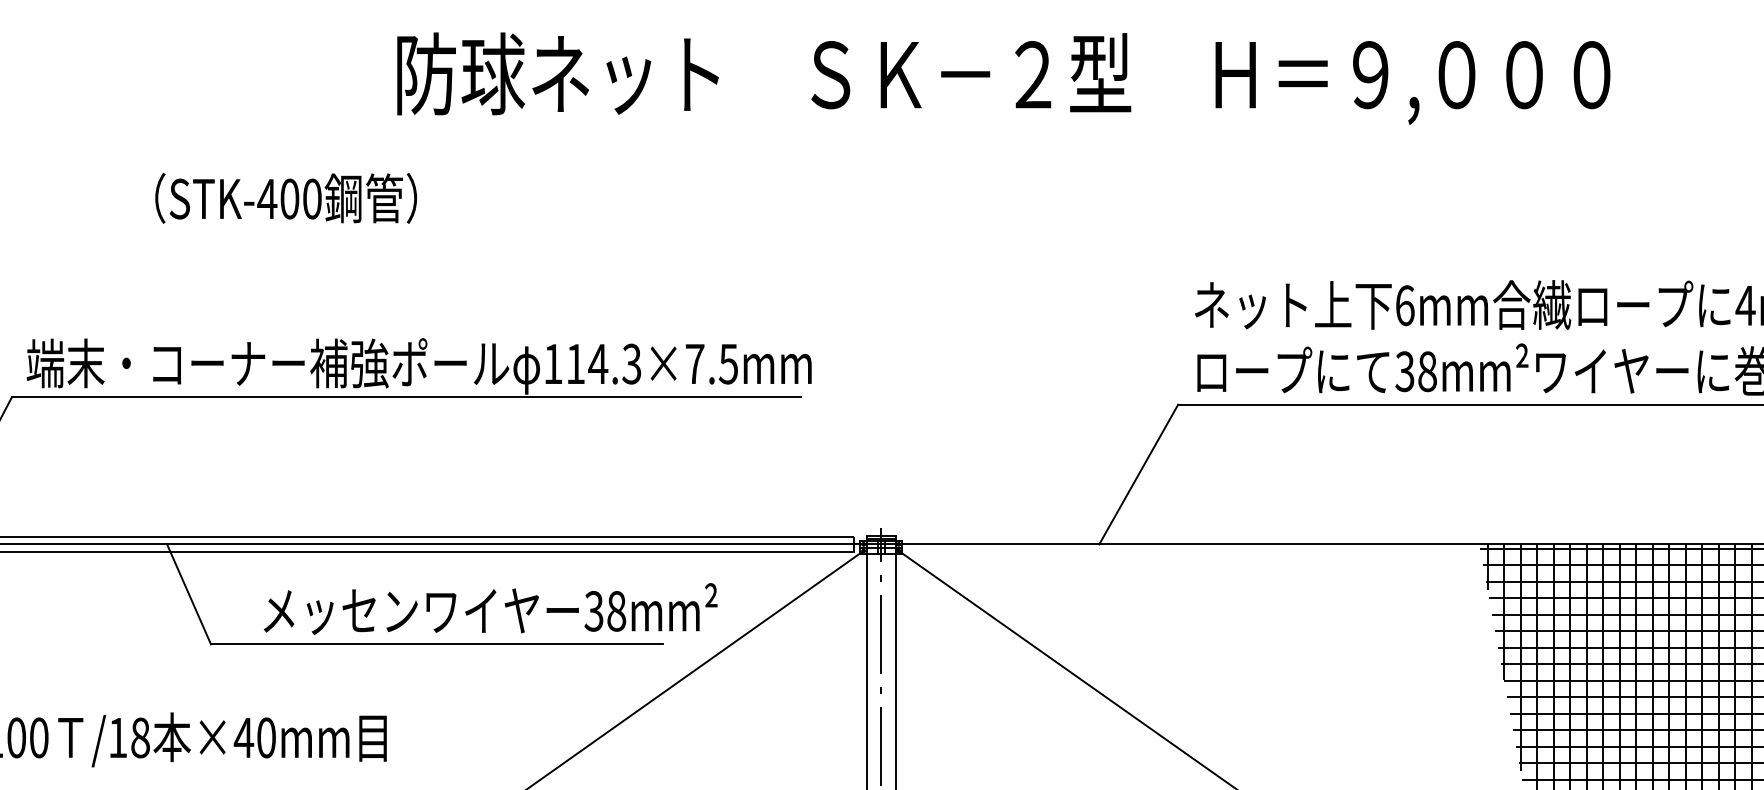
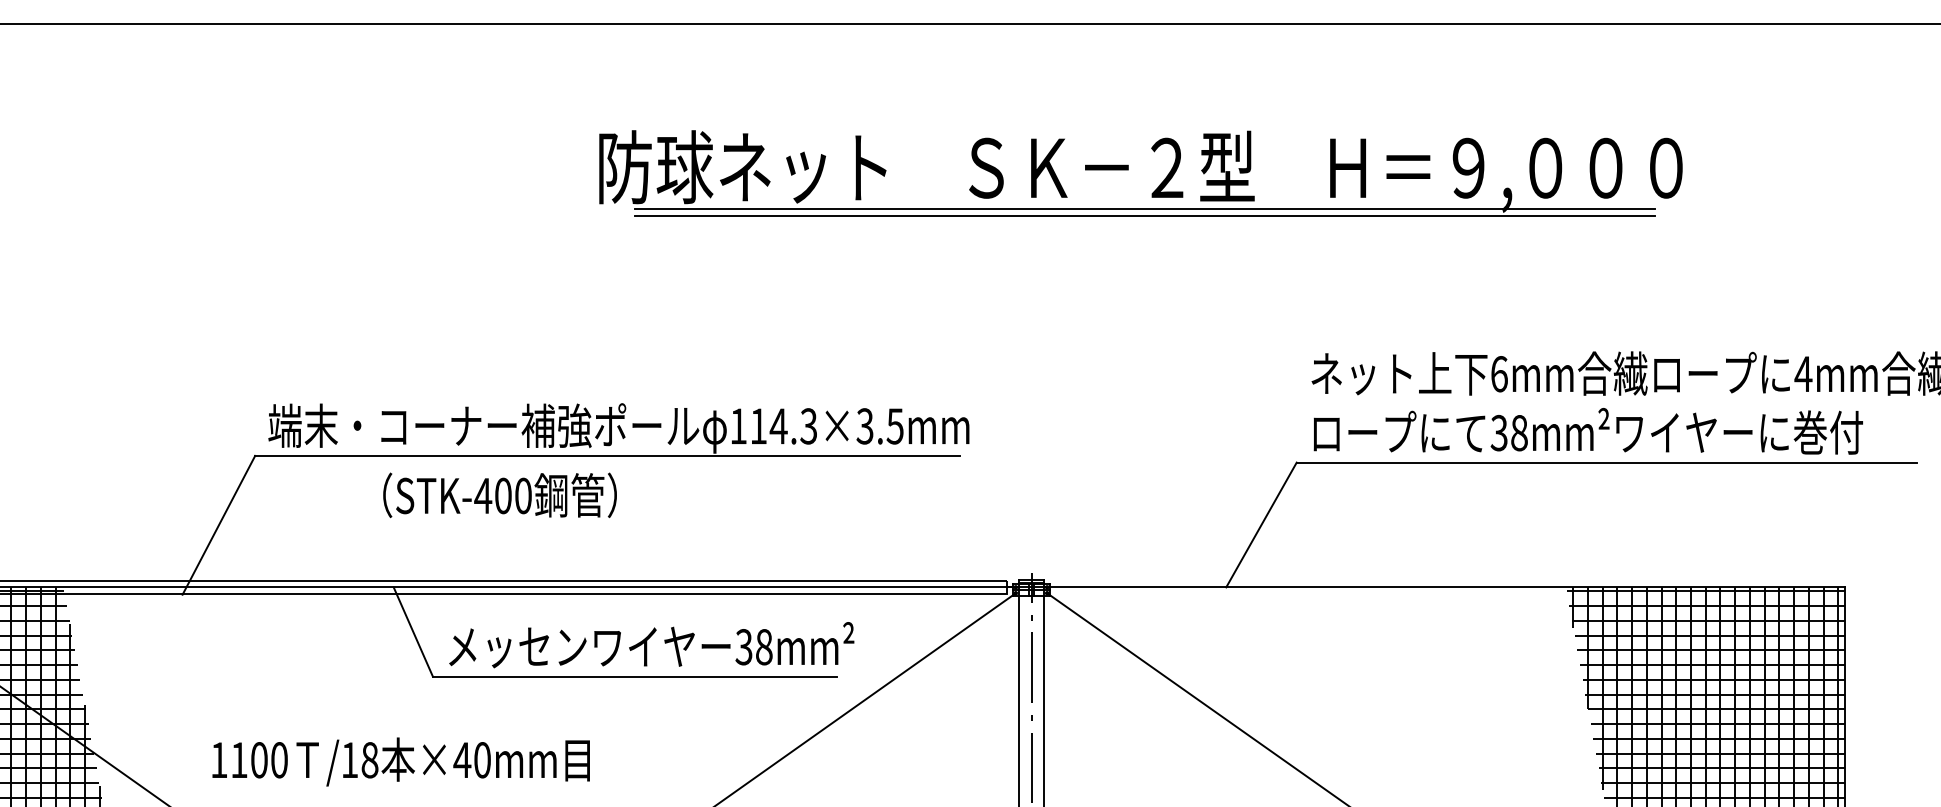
line: (1008, 121) -> (1145, 209), added
line: (1008, 129) -> (1145, 216), added
text: (285, 197) -> (499, 494), moved
text: (694, 364) -> (864, 426), 114.3×7.5mm -> 114.3×3.5mm
text: (490, 609) -> (651, 645), moved

